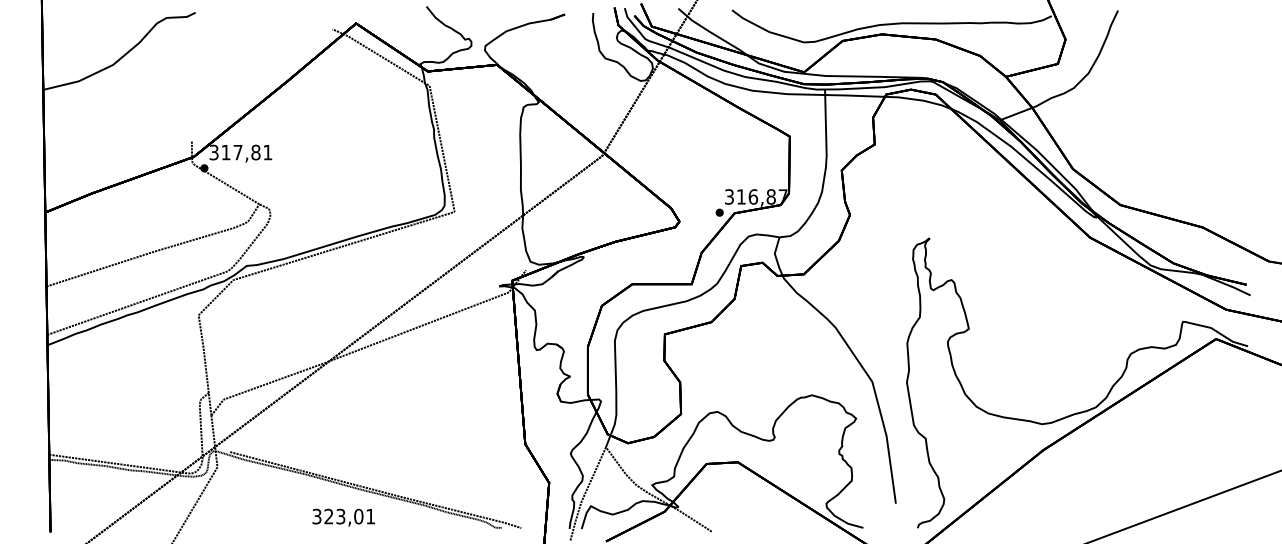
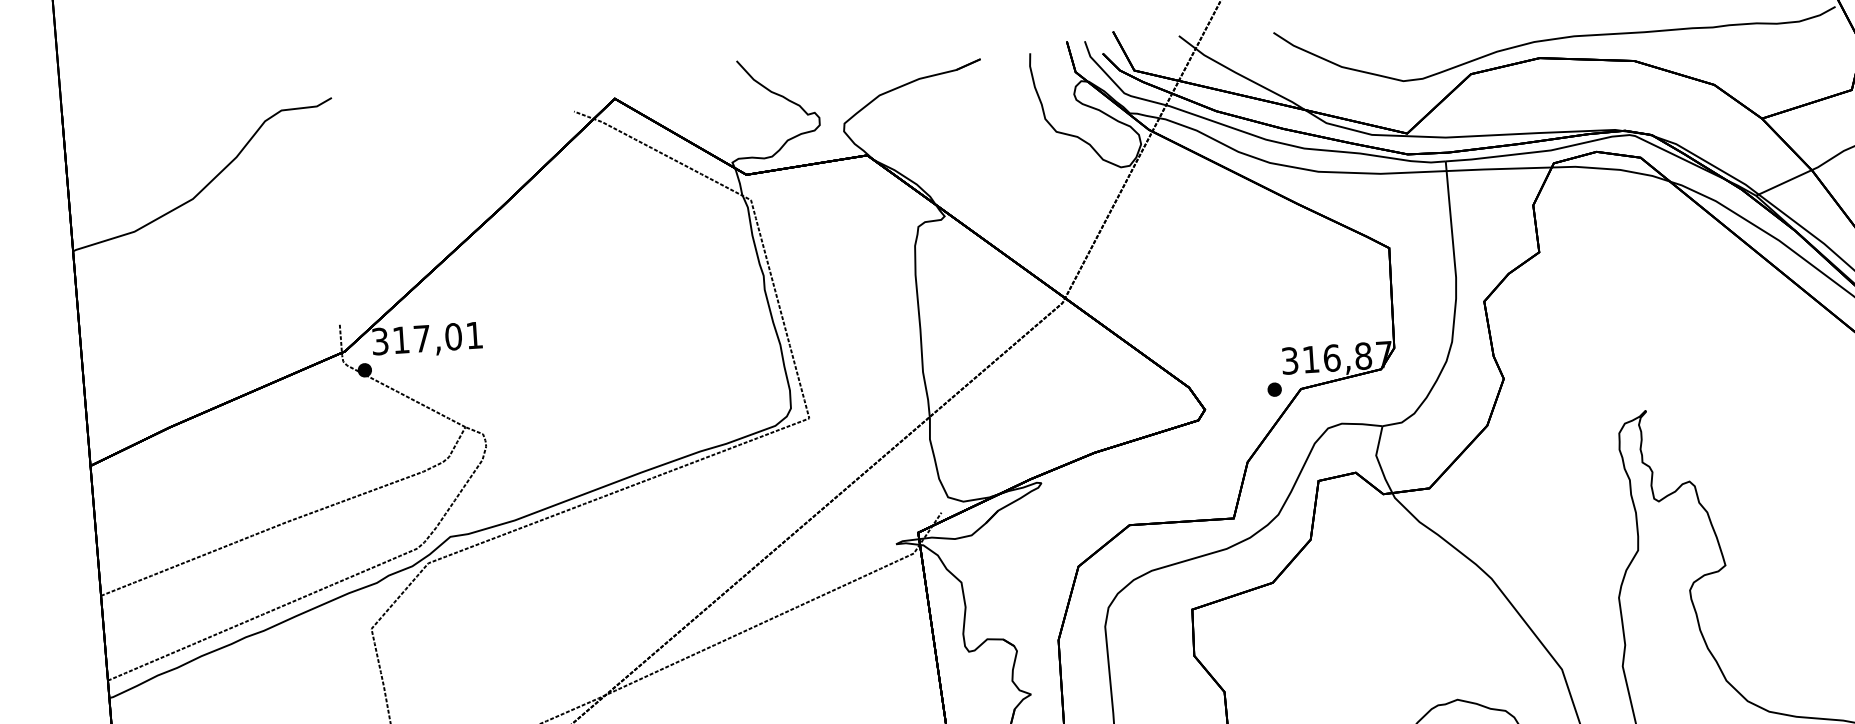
text: (255, 152) -> (452, 336), 317,81 -> 317,01

